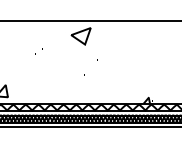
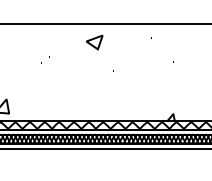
part: (81, 36) -> (94, 42), size x0.71

